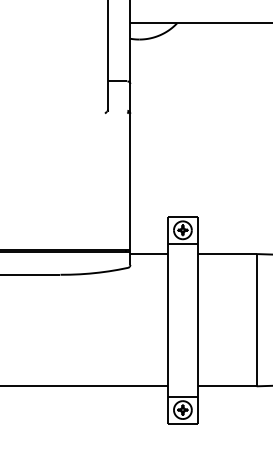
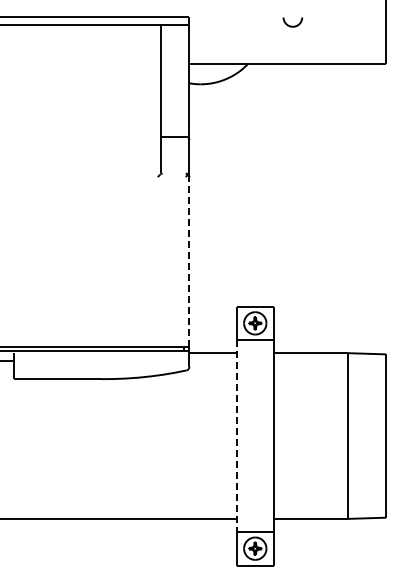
line: (130, 180) -> (189, 261), solid -> dashed
line: (167, 320) -> (236, 436), solid -> dashed

